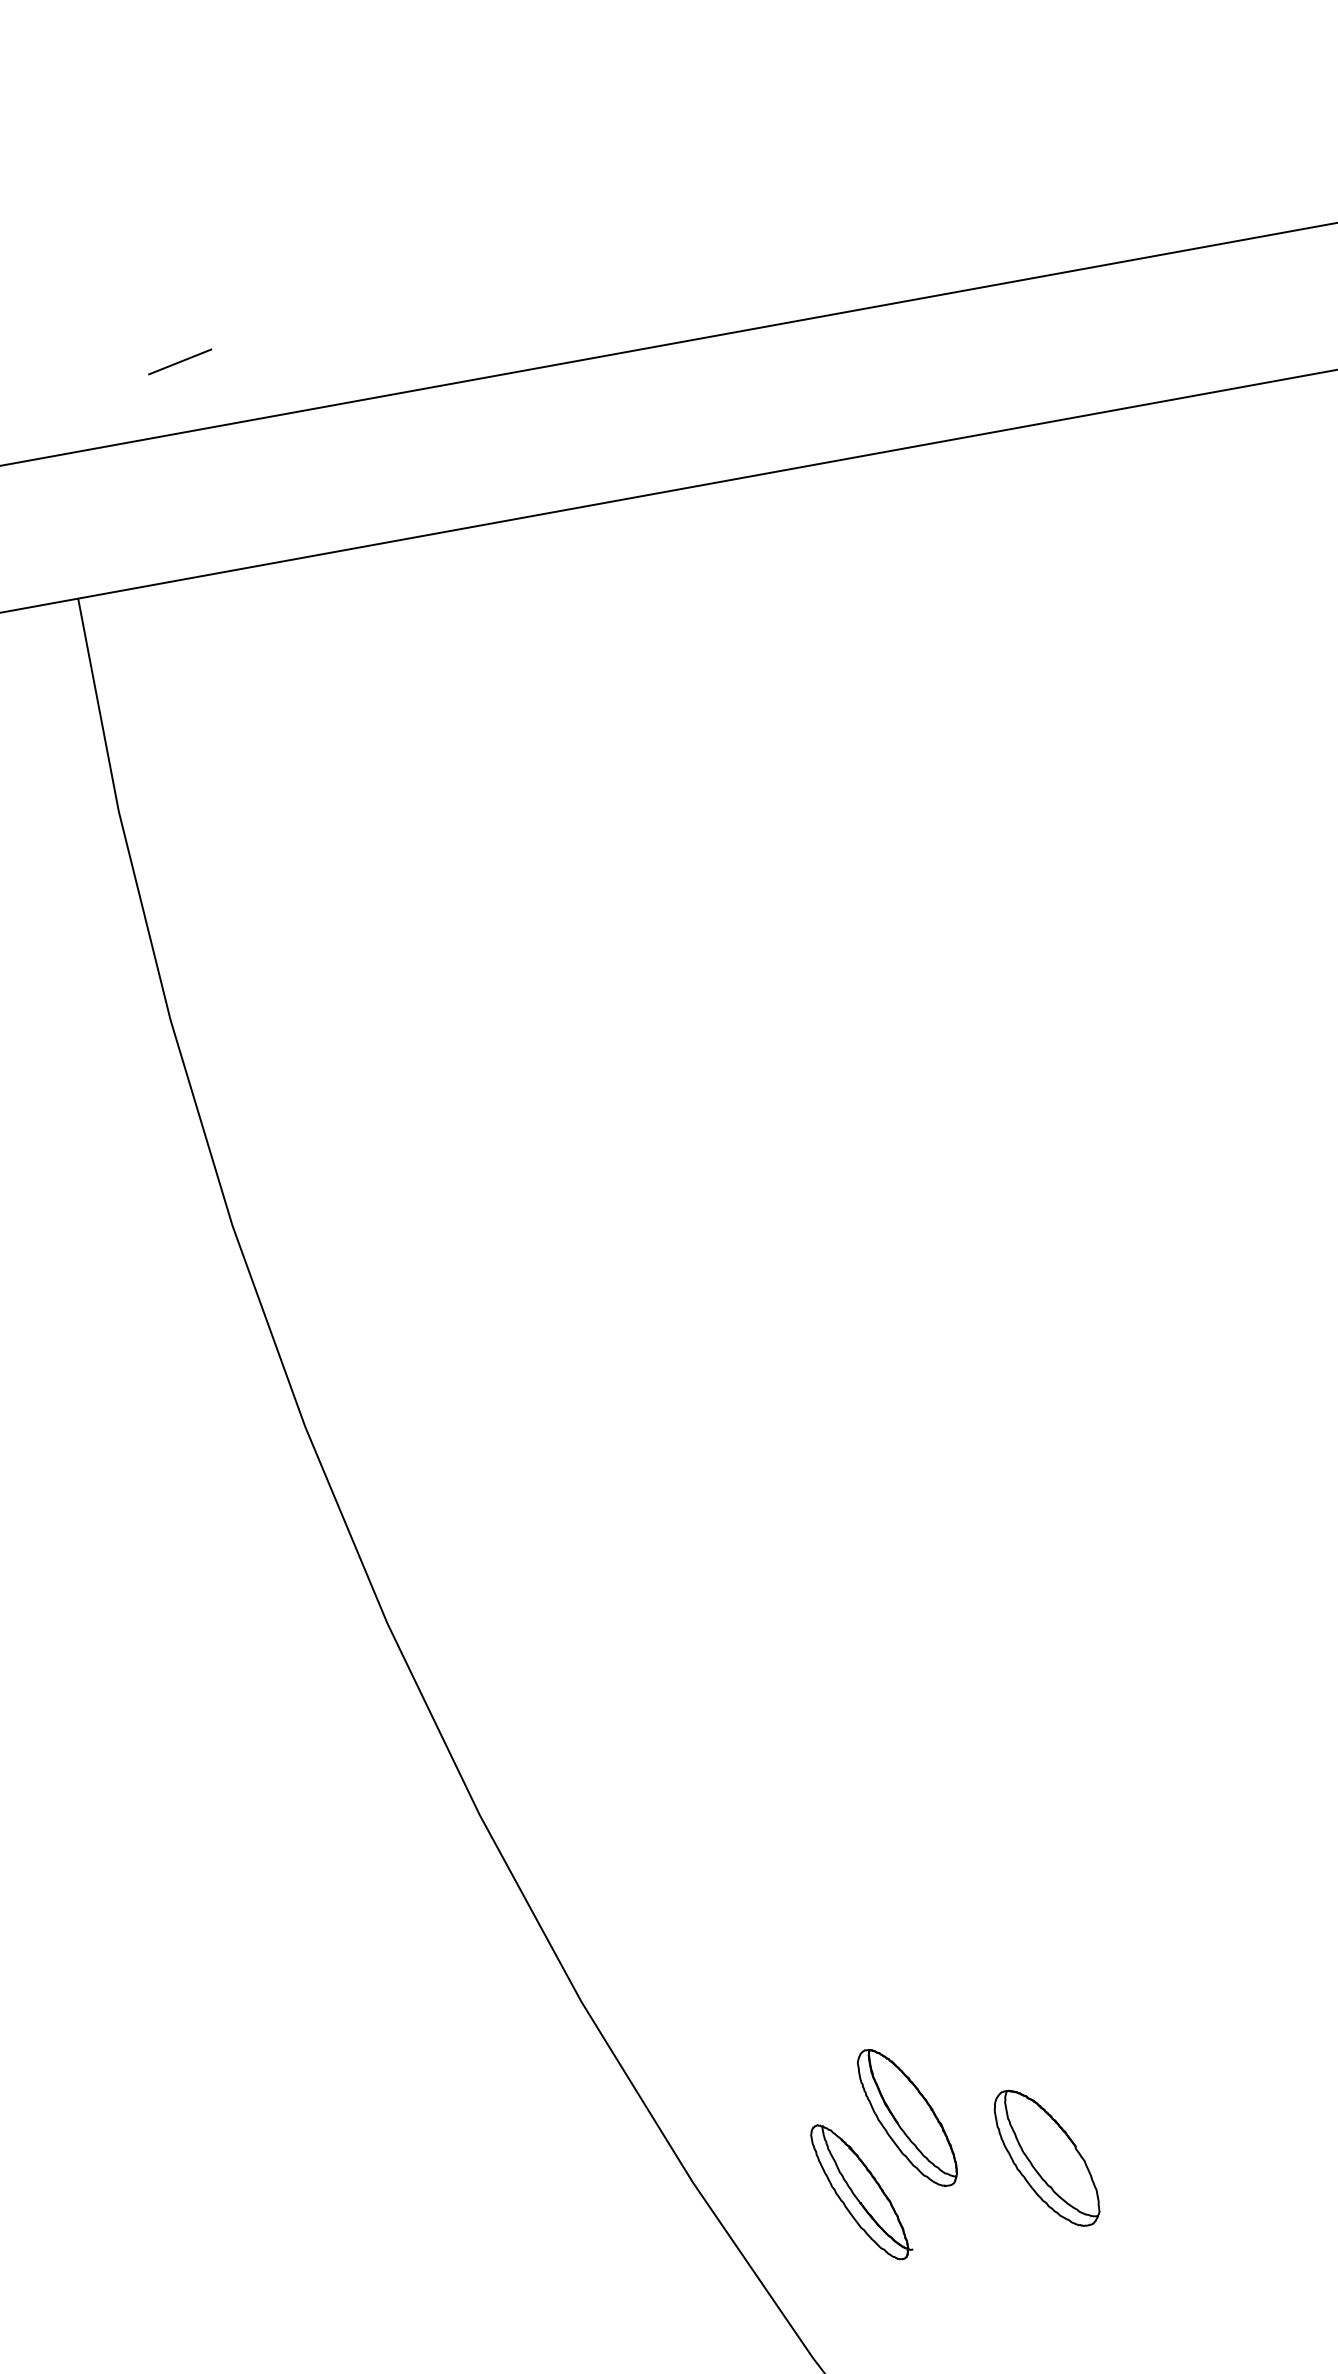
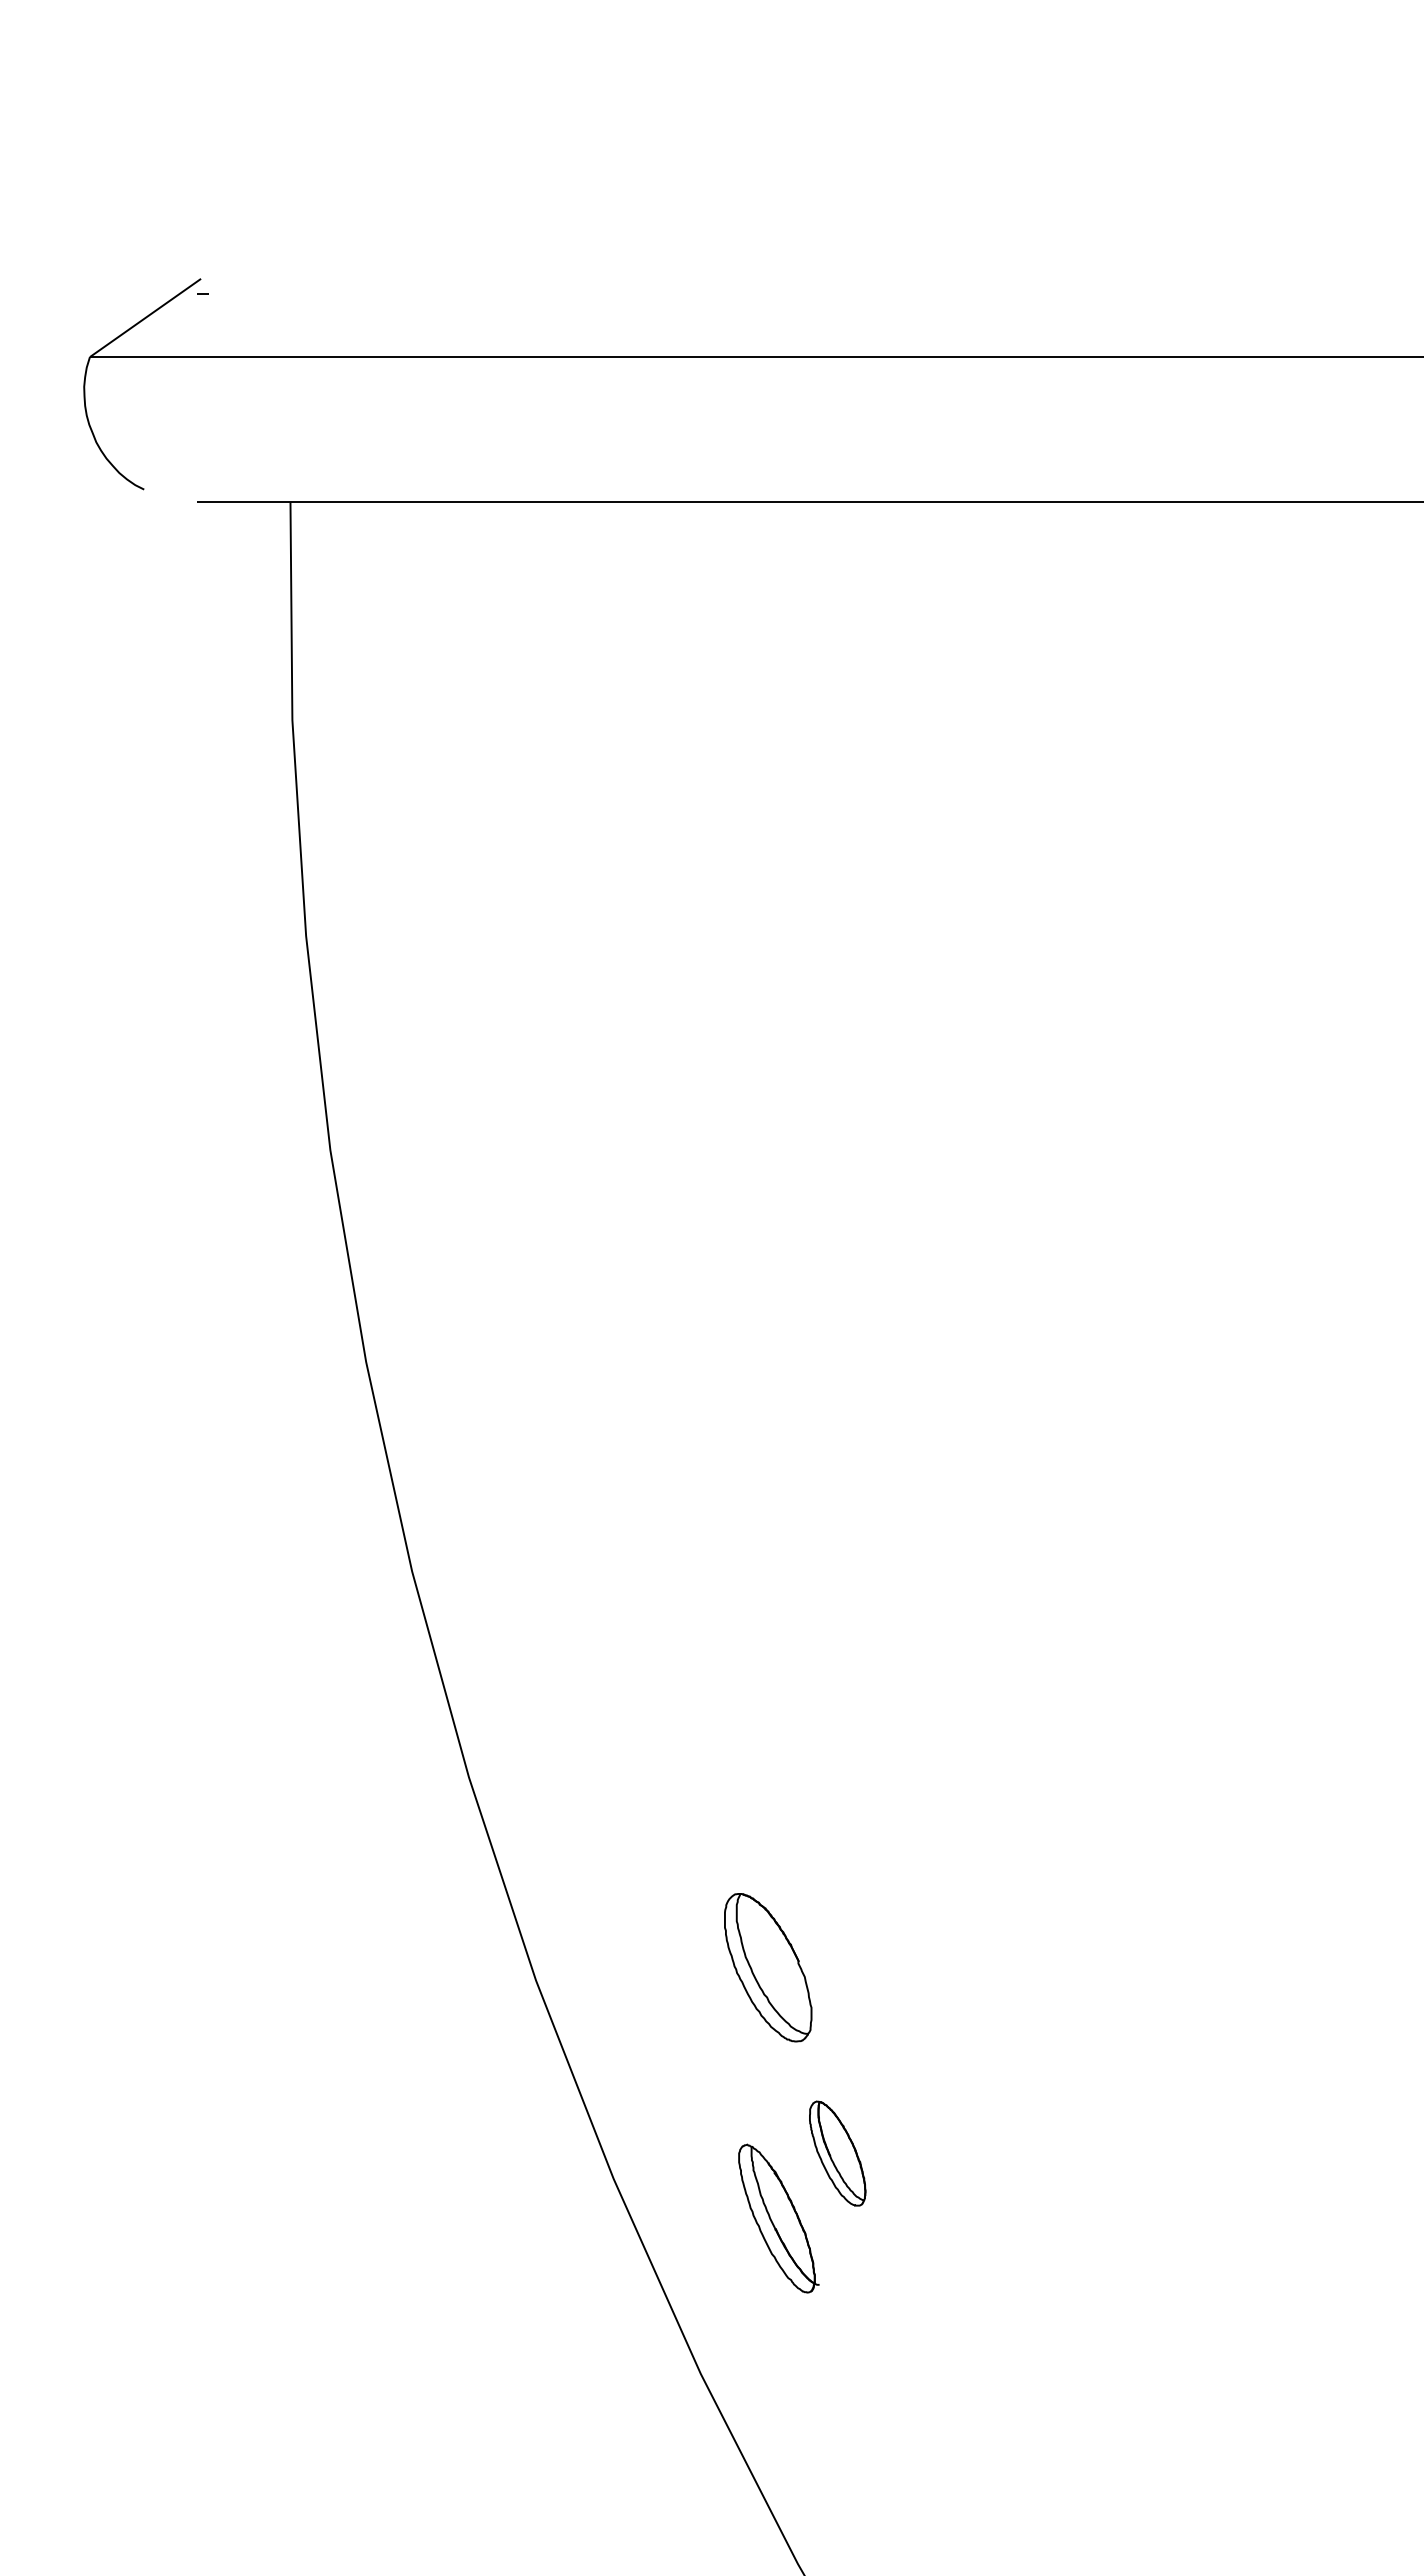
line: (179, 361) -> (433, 286), removed
part: (907, 2117) -> (837, 2153), size x0.7
part: (1047, 2158) -> (768, 1967), moved

